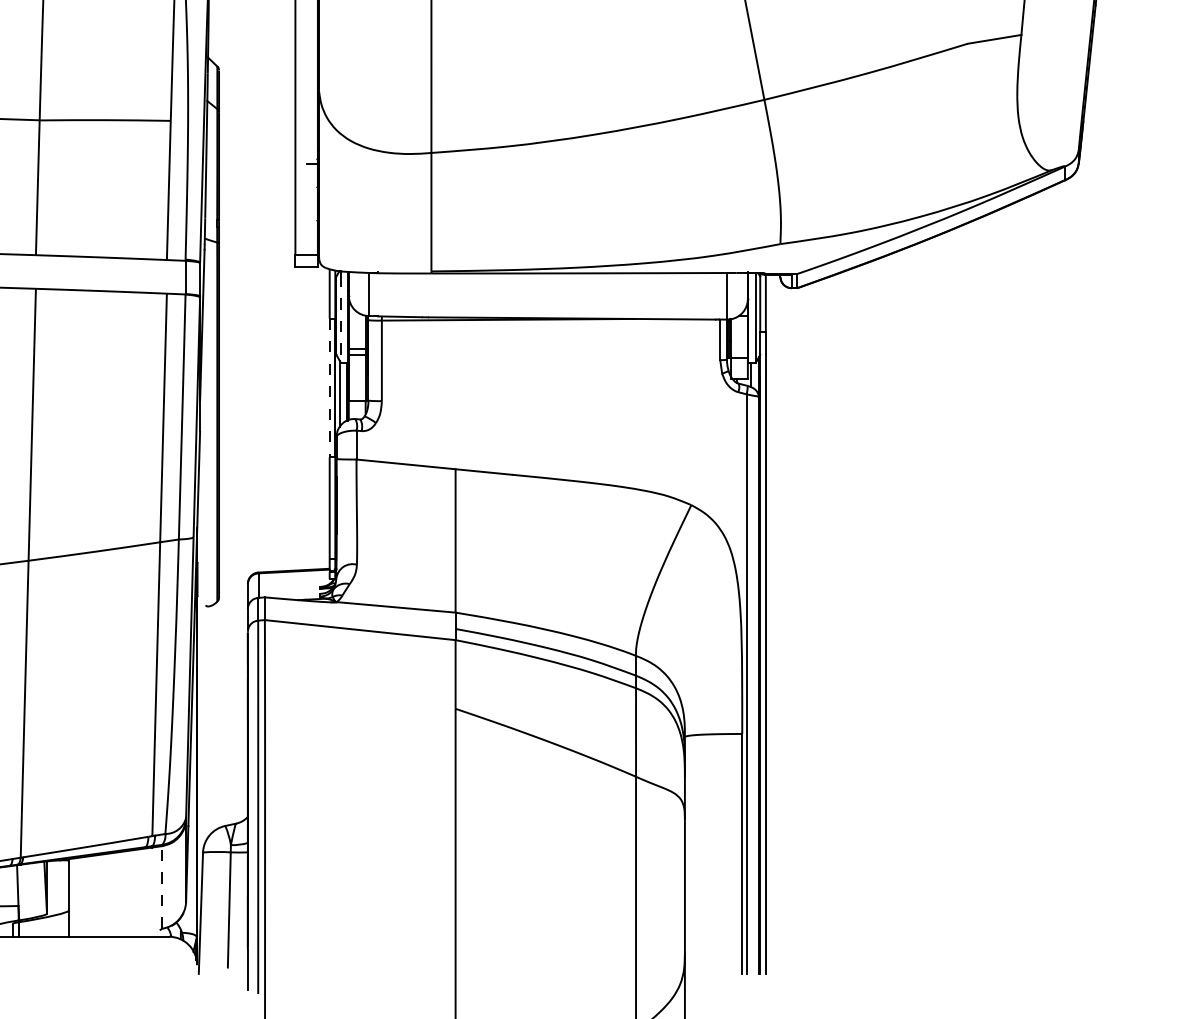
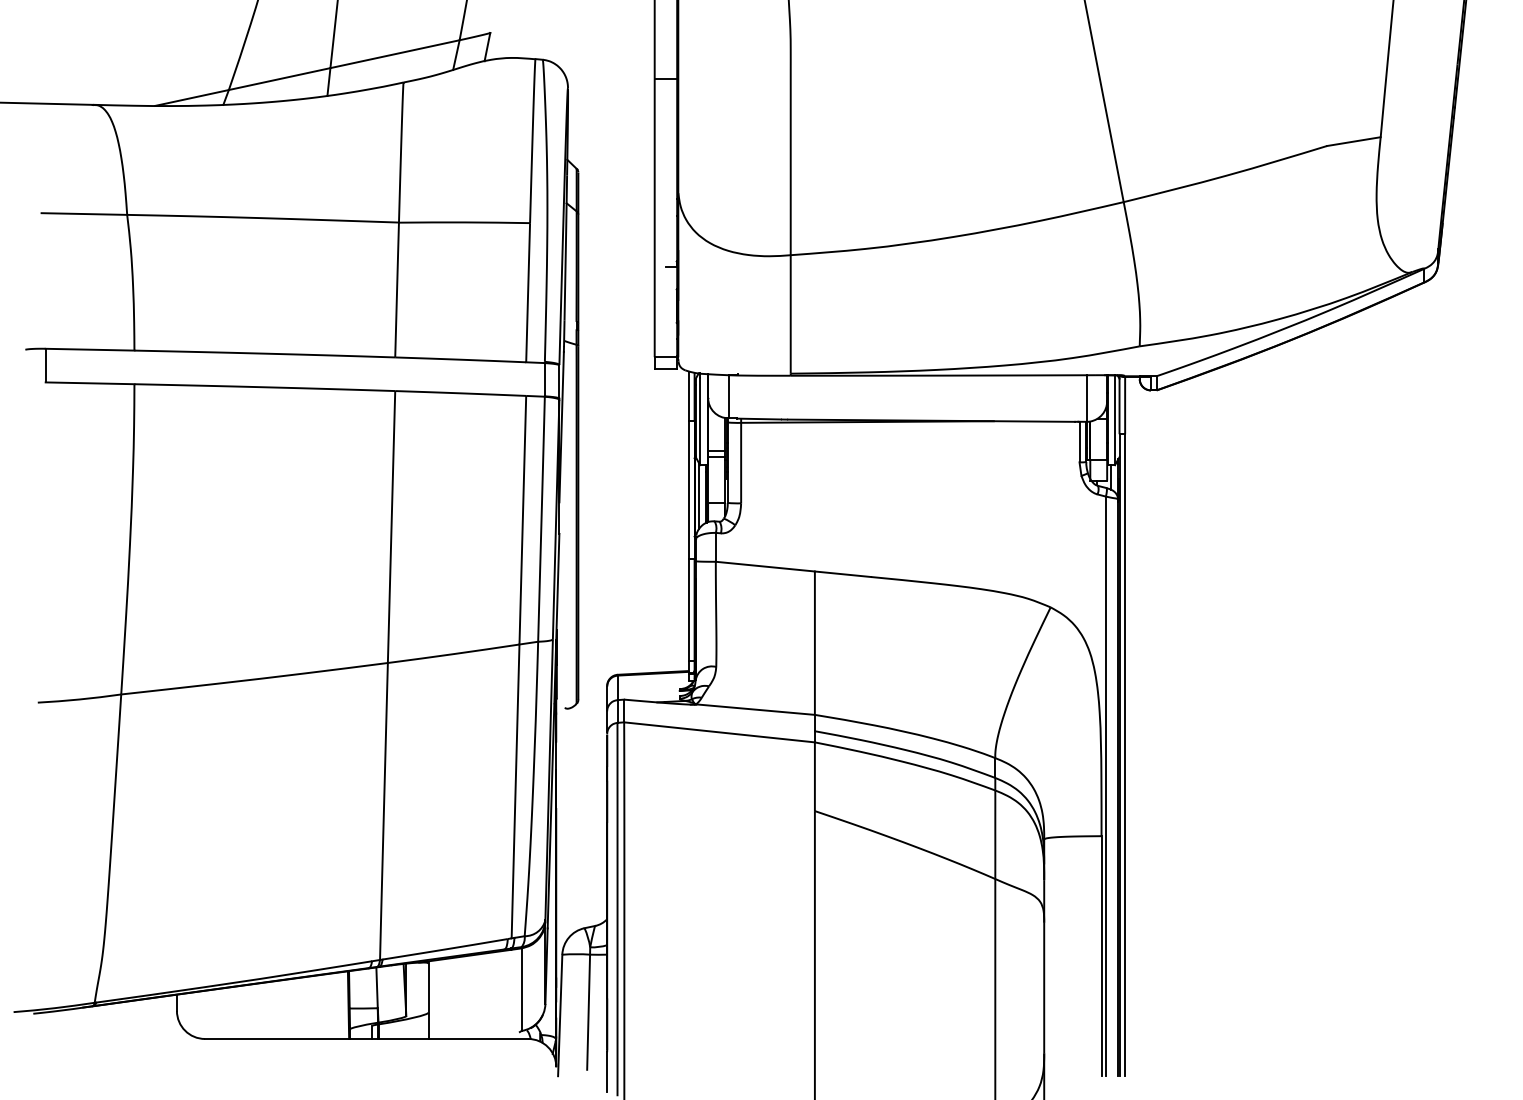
line: (341, 320) -> (700, 422), dashed -> solid
line: (329, 388) -> (688, 490), dashed -> solid
line: (162, 887) -> (521, 989), dashed -> solid

